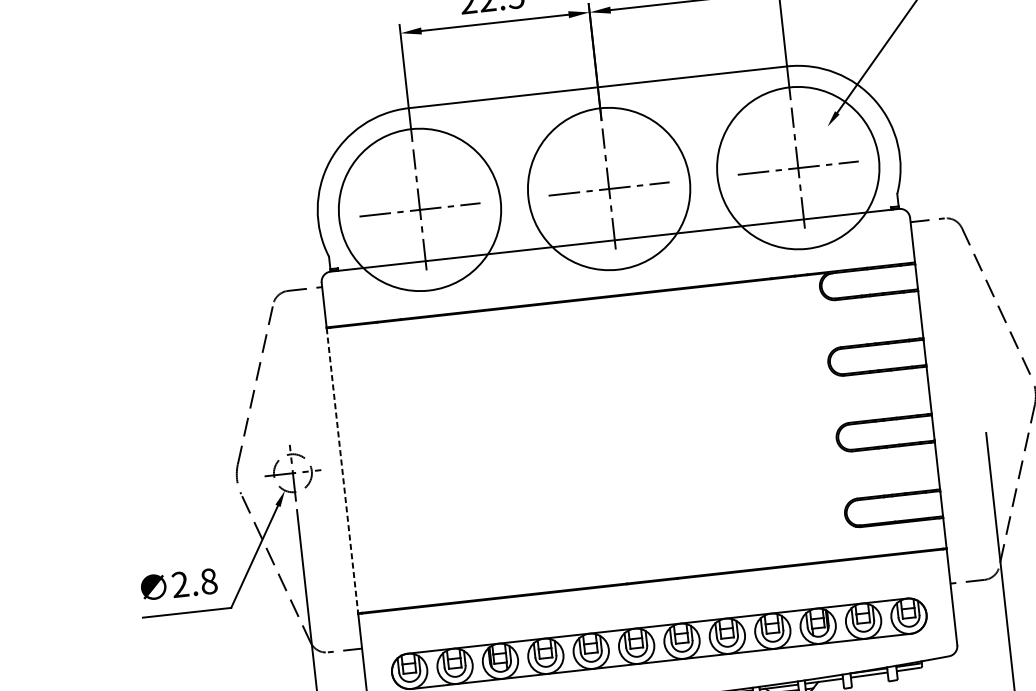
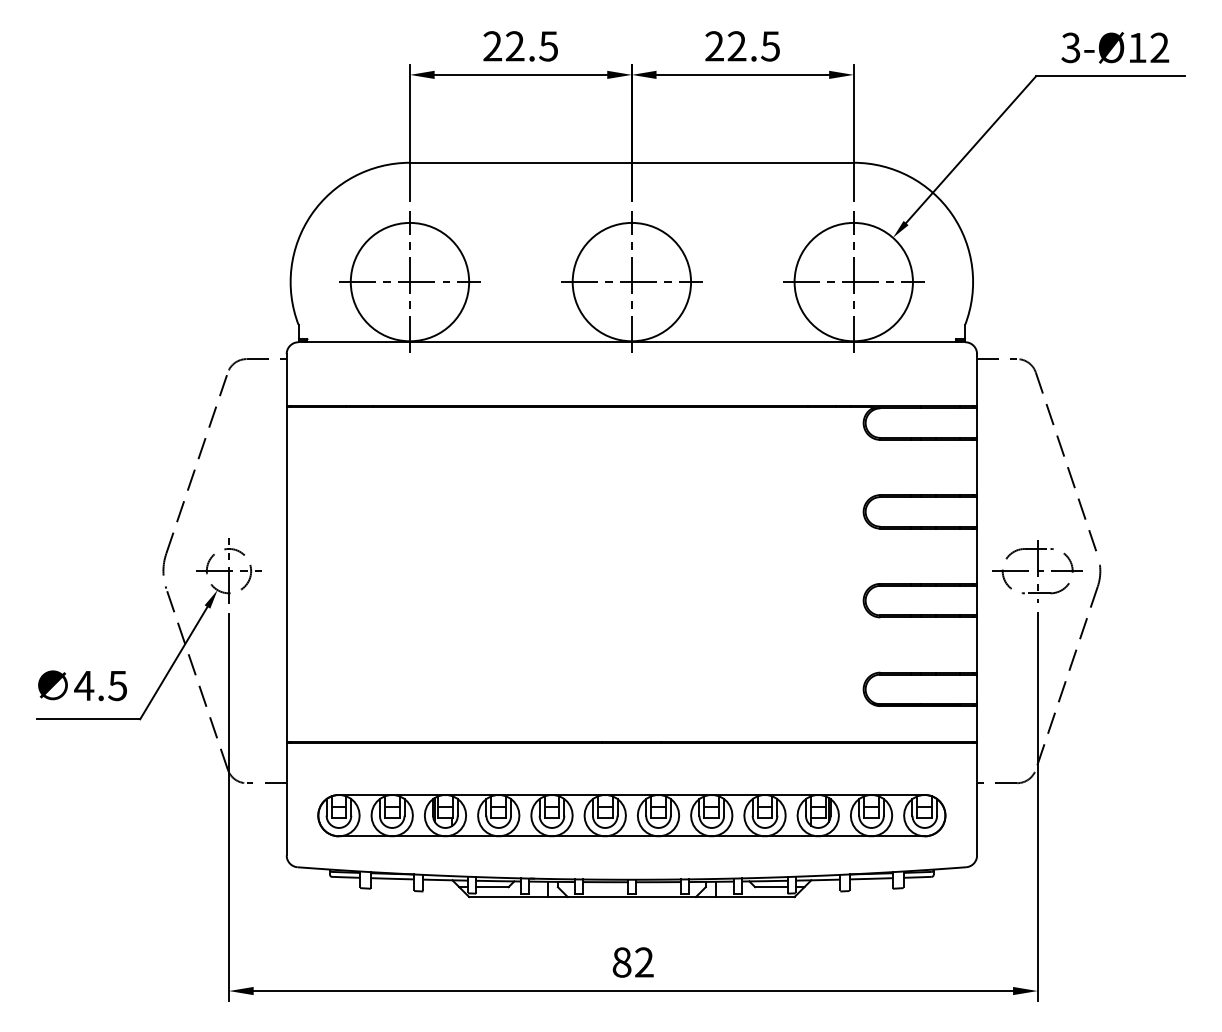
circle: (797, 167) -> (853, 281), size x0.62
circle: (608, 188) -> (631, 281), size x0.62
circle: (419, 209) -> (409, 281), size x0.62
part: (982, 397) -> (1037, 571), added
line: (342, 471) -> (286, 575), dashed -> solid
text: (194, 582) -> (100, 685), 2.8 -> 4.5

